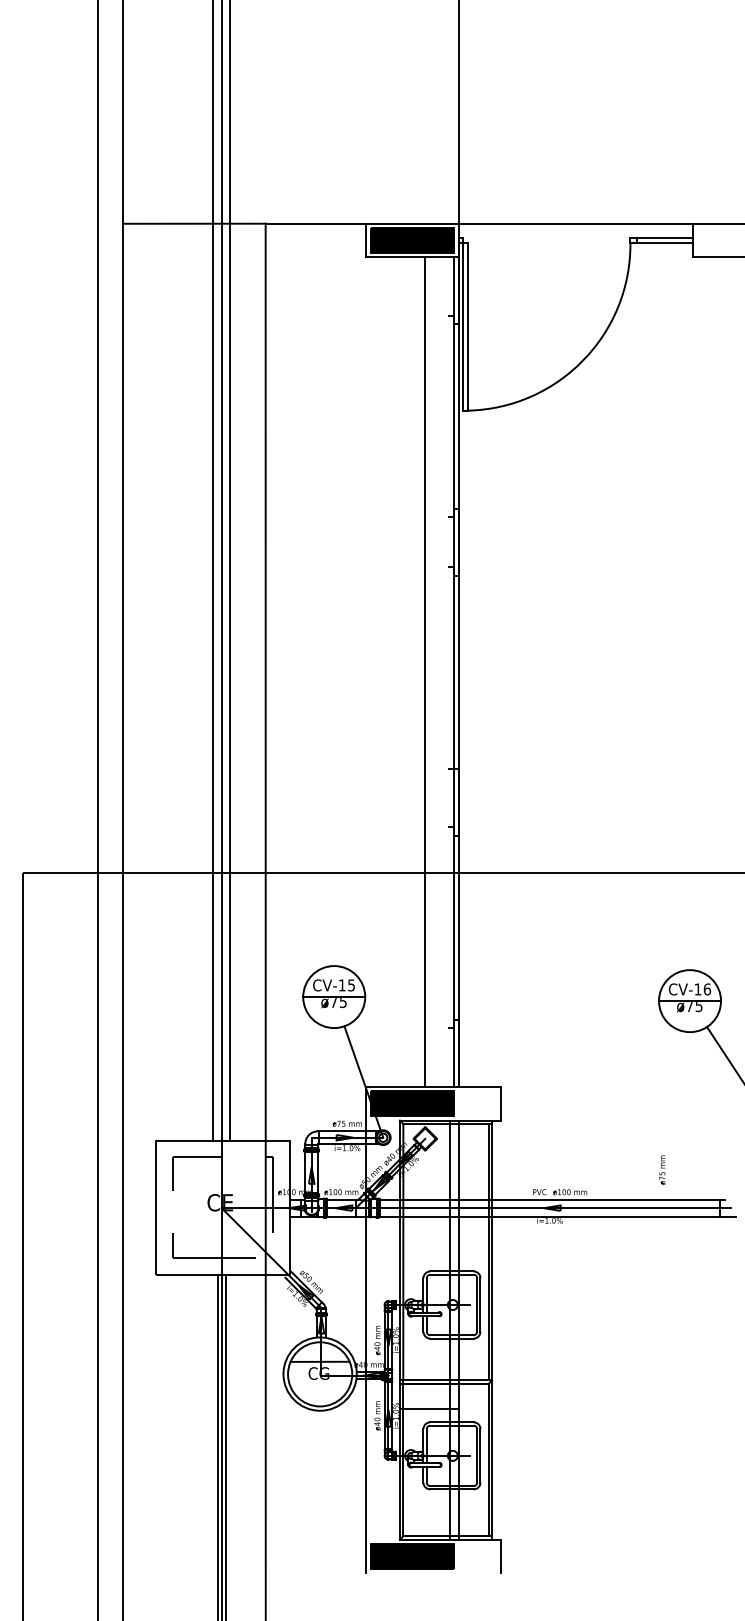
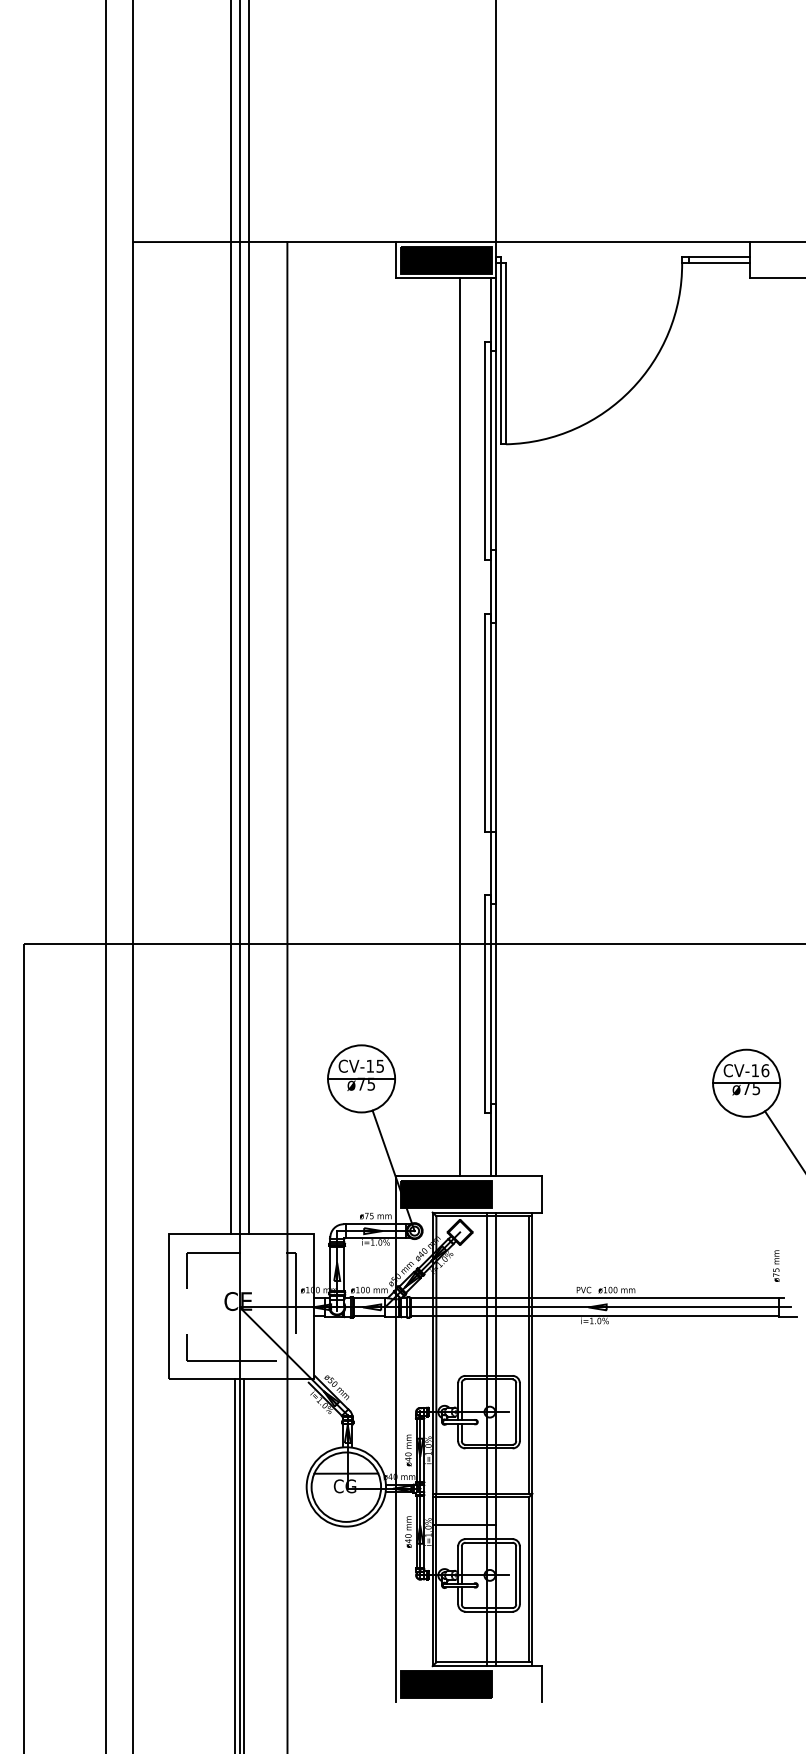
line: (448, 416) -> (485, 450), added
line: (448, 667) -> (485, 722), added
line: (448, 927) -> (485, 1003), added
text: (662, 1169) -> (776, 1265), moved

